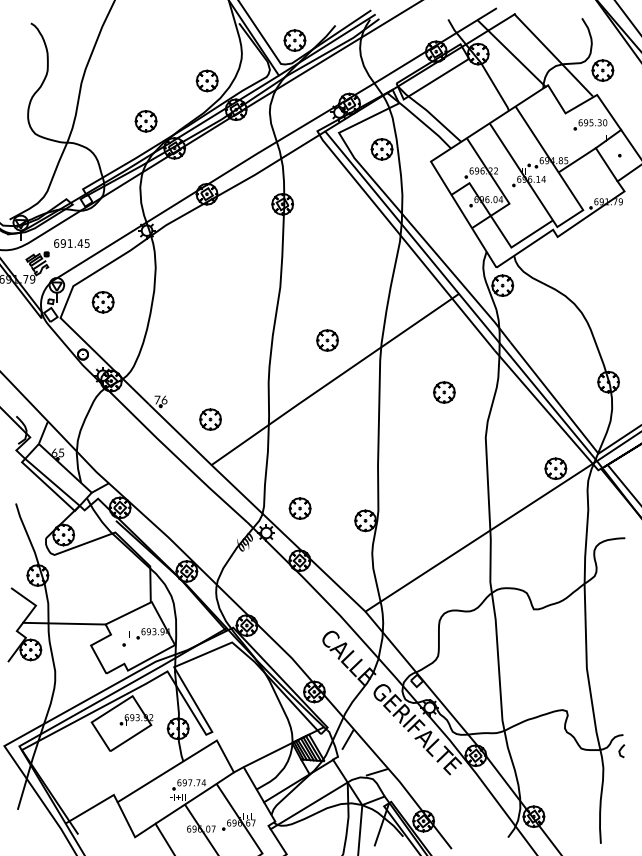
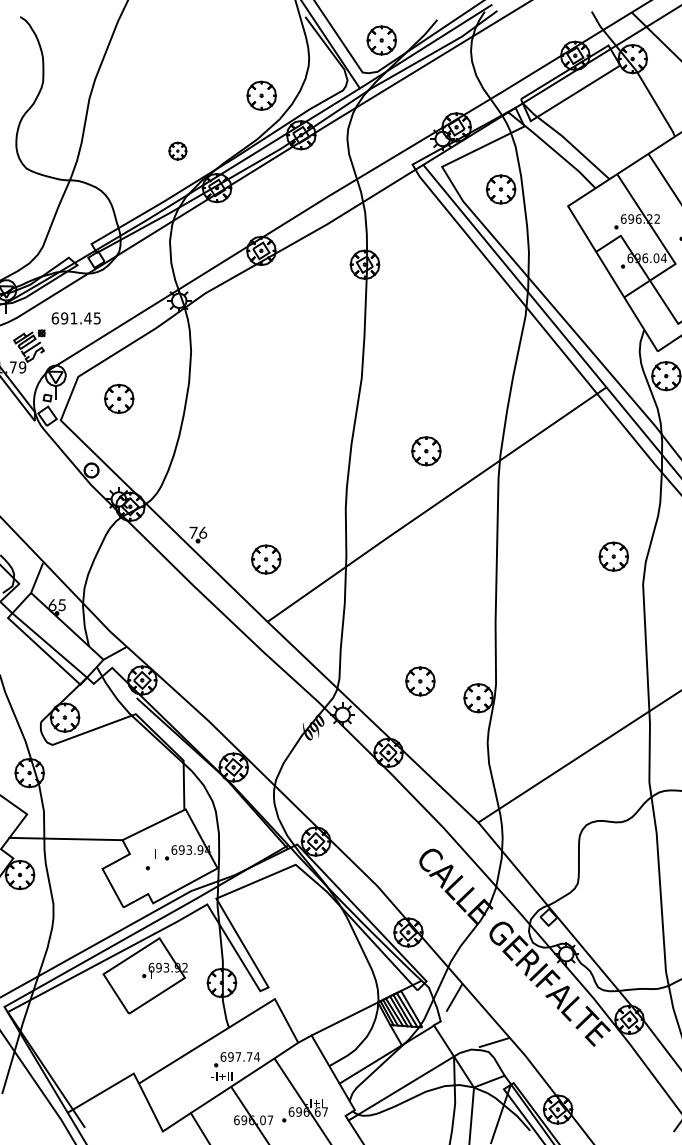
part: (145, 121) -> (177, 151), size x0.6
part: (444, 392) -> (613, 556), moved
part: (299, 508) -> (419, 681), moved

